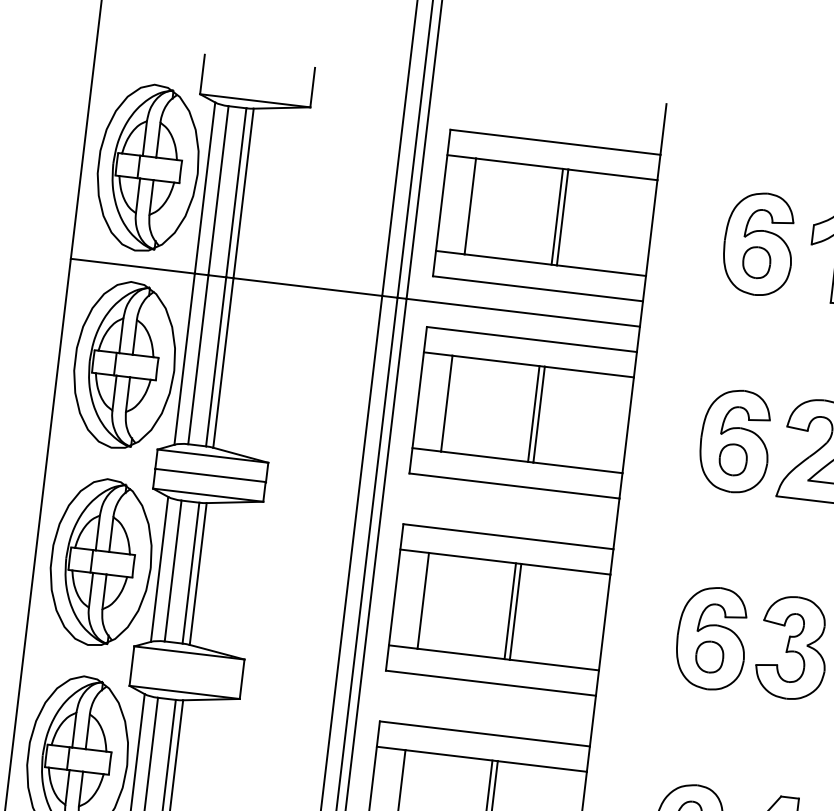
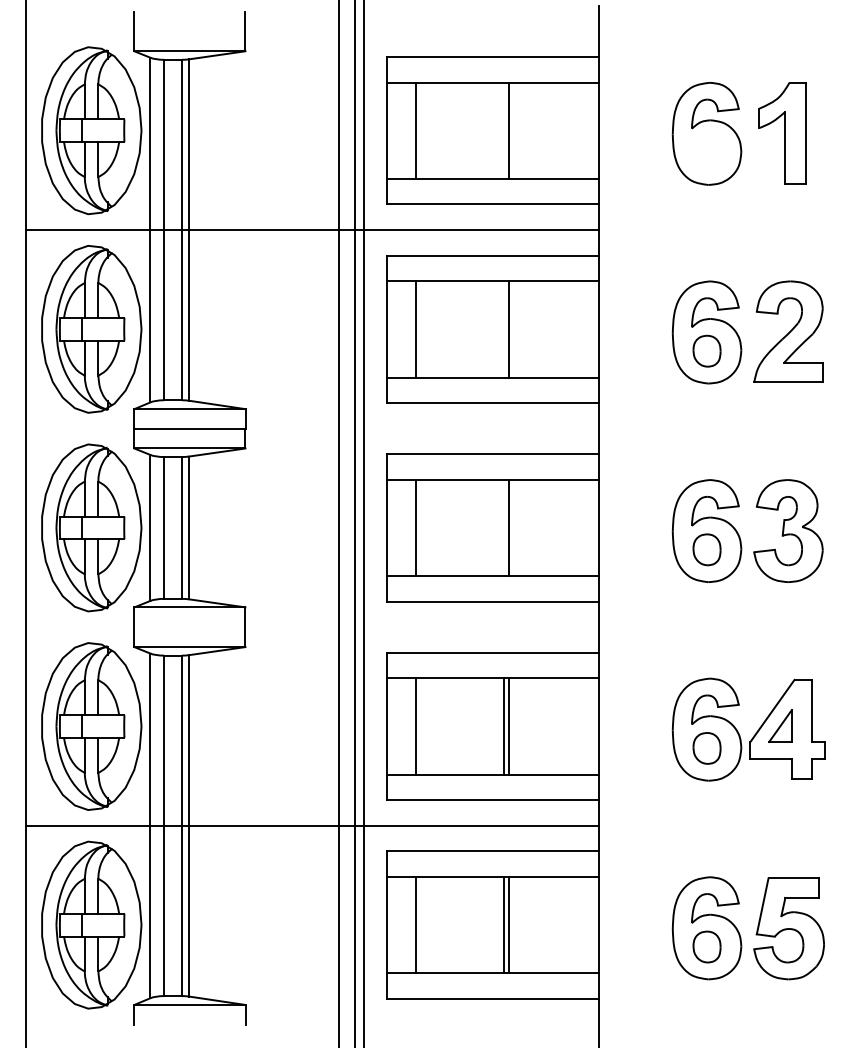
line: (557, 216) -> (503, 130), removed
part: (756, 262) -> (706, 152), removed
line: (533, 414) -> (503, 329), removed
line: (510, 610) -> (503, 527), removed

